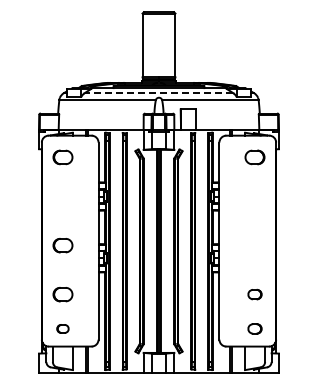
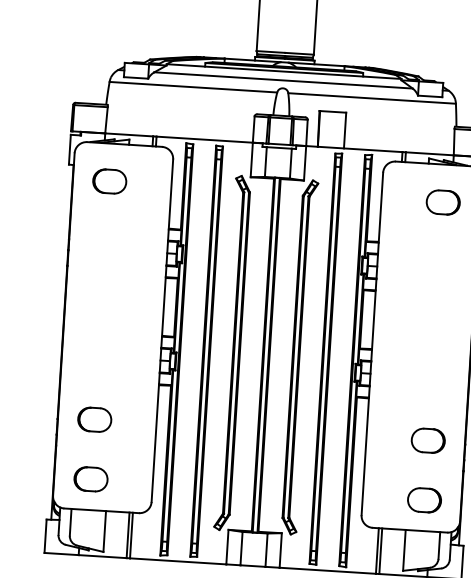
line: (158, 93) -> (282, 80), dashed -> solid
part: (62, 245) -> (99, 334), removed
part: (254, 294) -> (427, 440), size x1.43
part: (62, 328) -> (90, 478), size x1.67
part: (254, 328) -> (423, 499), size x1.43

